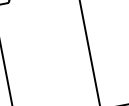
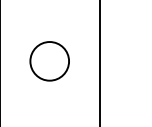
circle: (47, 61) -> (49, 61), added

